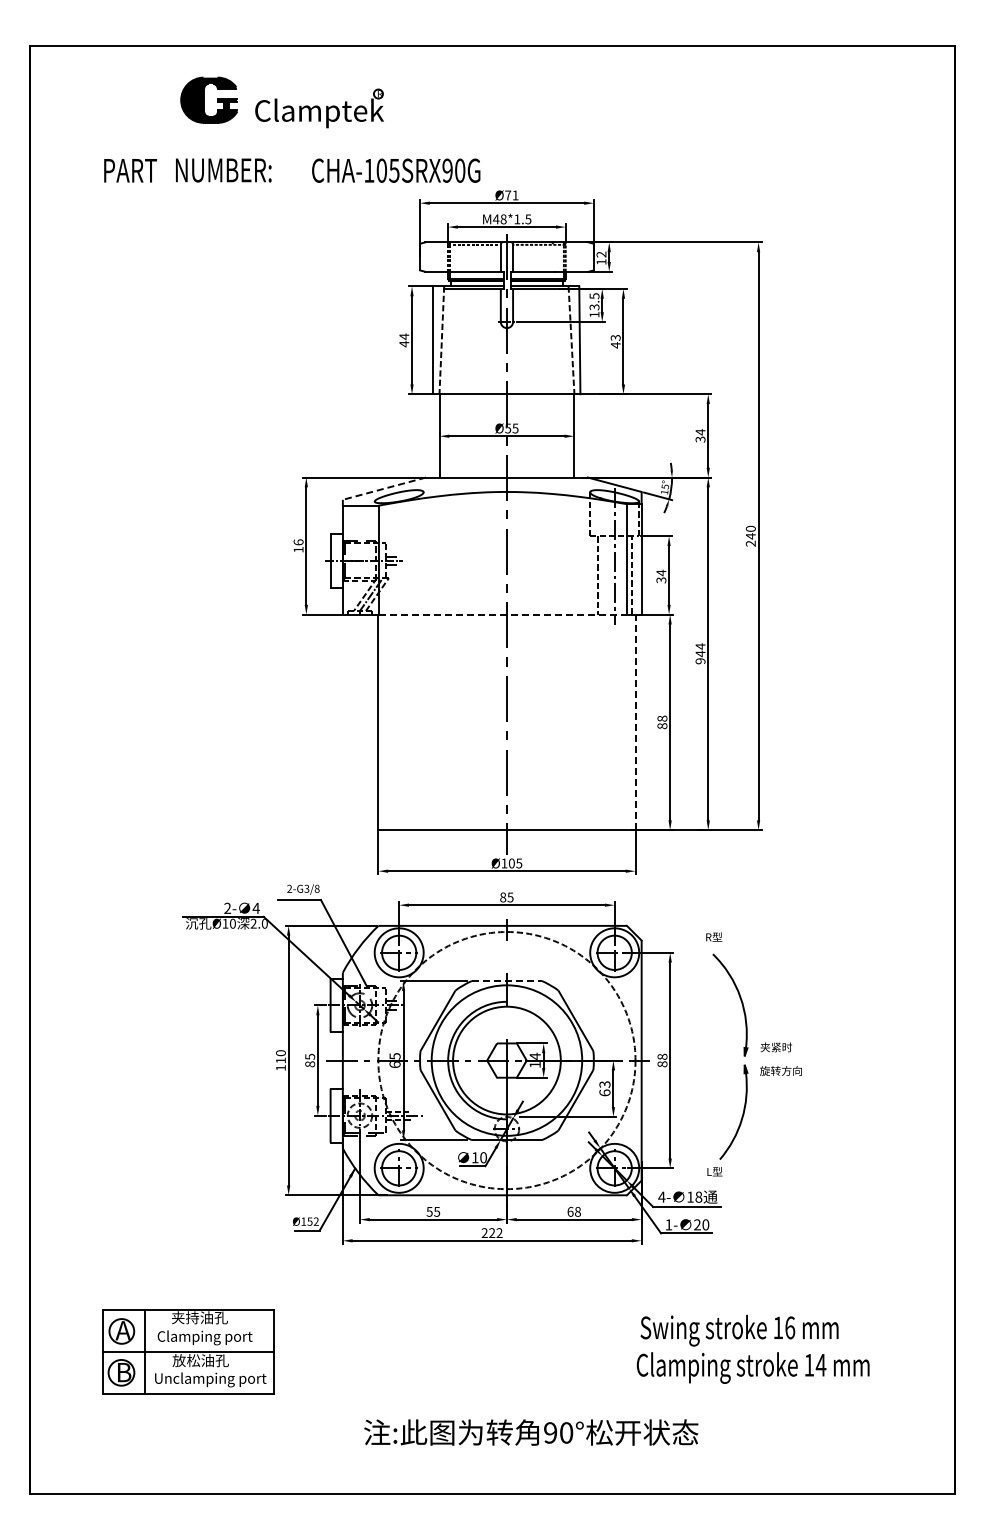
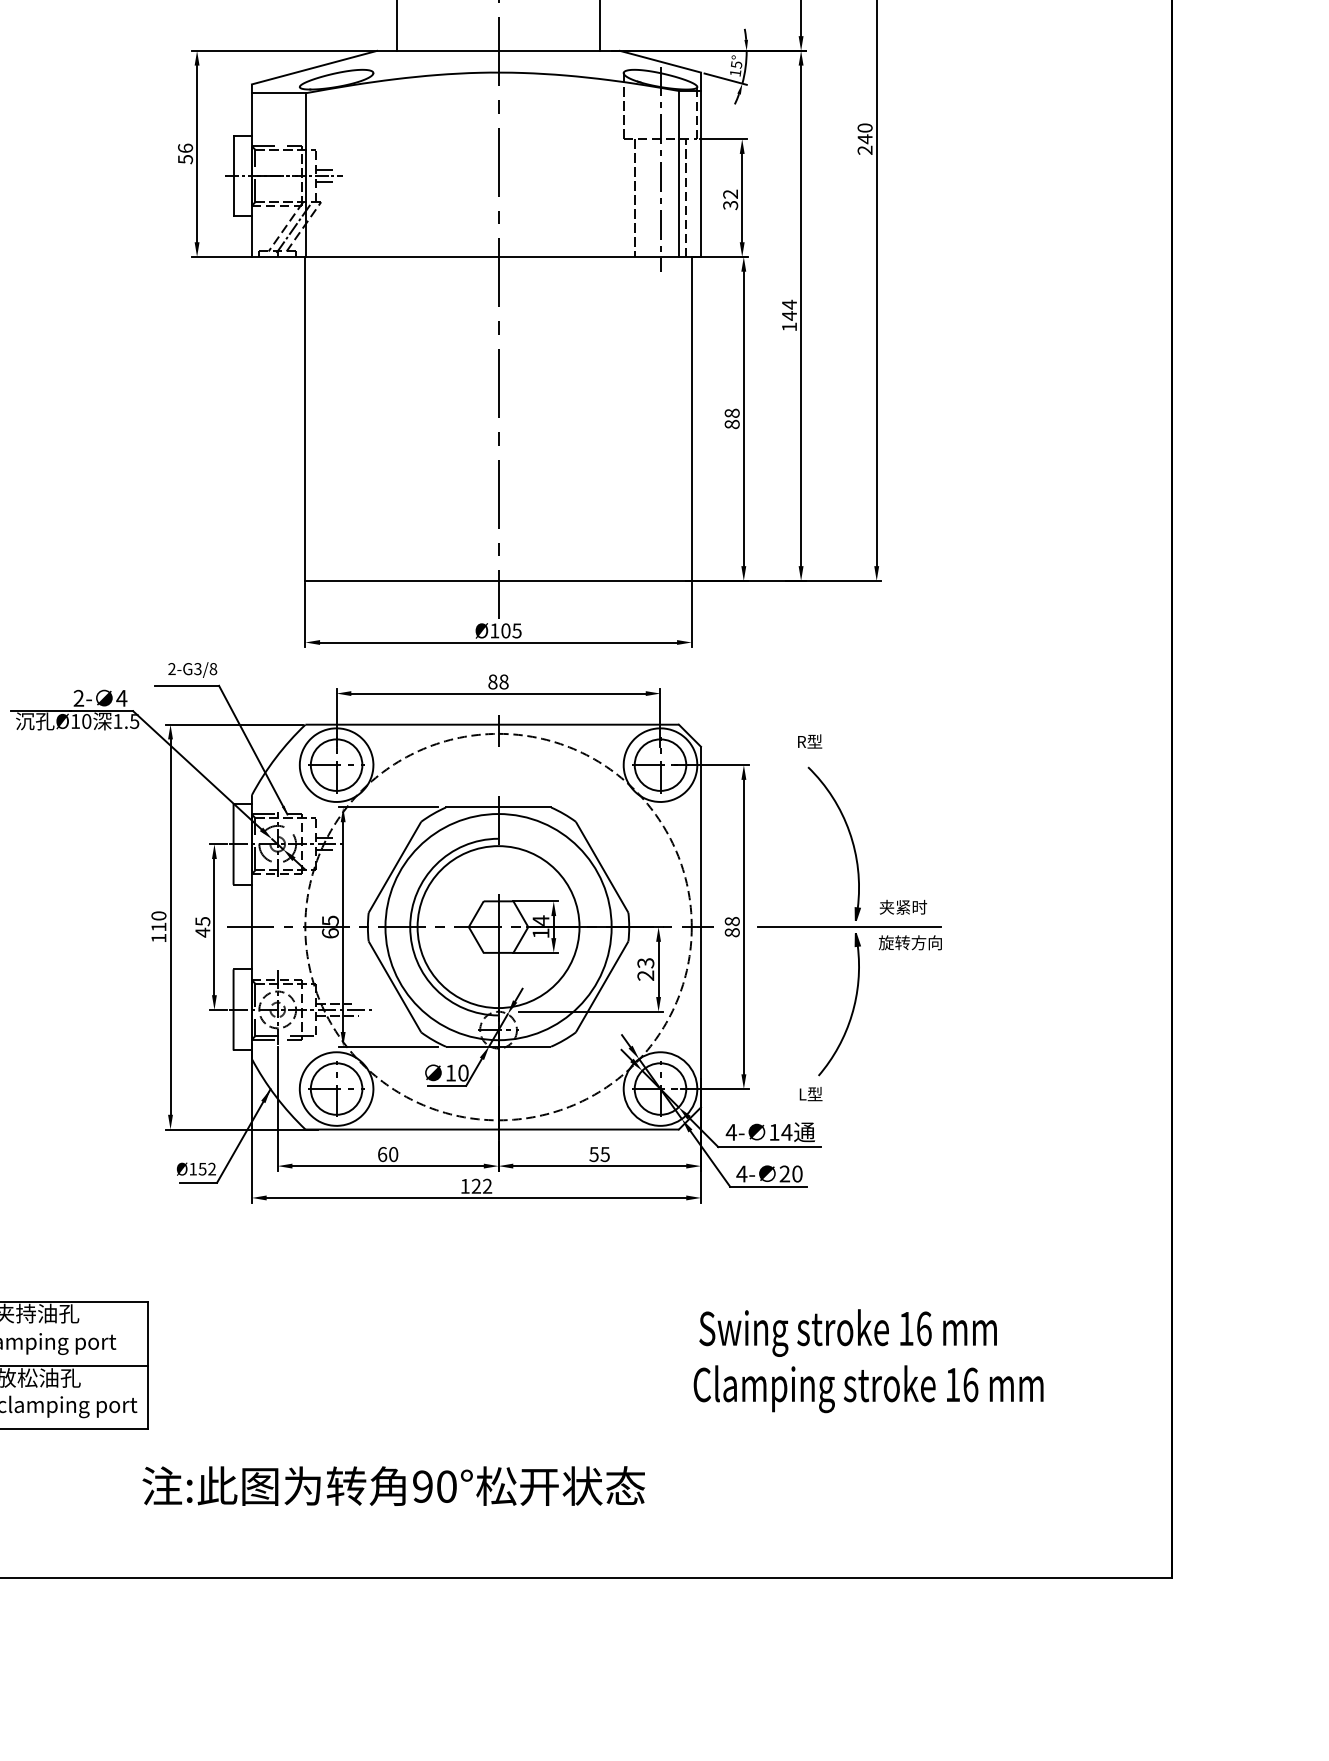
line: (384, 488) -> (314, 67), dashed -> solid
text: (298, 549) -> (185, 159), 16 -> 56
text: (661, 572) -> (730, 193), 34 -> 32
line: (503, 614) -> (493, 256), dashed -> solid
text: (700, 661) -> (789, 327), 944 -> 144
line: (635, 722) -> (691, 419), dashed -> solid
text: (510, 897) -> (503, 682), 85 -> 88
text: (258, 923) -> (125, 721), 2.0 -> 1.5
line: (506, 980) -> (497, 806), dashed -> solid
line: (740, 1060) -> (849, 926), added
text: (310, 1064) -> (203, 932), 85 -> 45
text: (604, 1092) -> (645, 975), 63 -> 23
text: (698, 1196) -> (786, 1131), 18 -> 14
text: (433, 1211) -> (388, 1153), 55 -> 60
text: (573, 1211) -> (598, 1153), 68 -> 55
text: (668, 1224) -> (741, 1173), 1- -> 4-
text: (484, 1232) -> (464, 1185), 222 -> 122
text: (820, 1364) -> (969, 1383), 14 -> 16
text: (531, 1432) -> (394, 1486), moved

